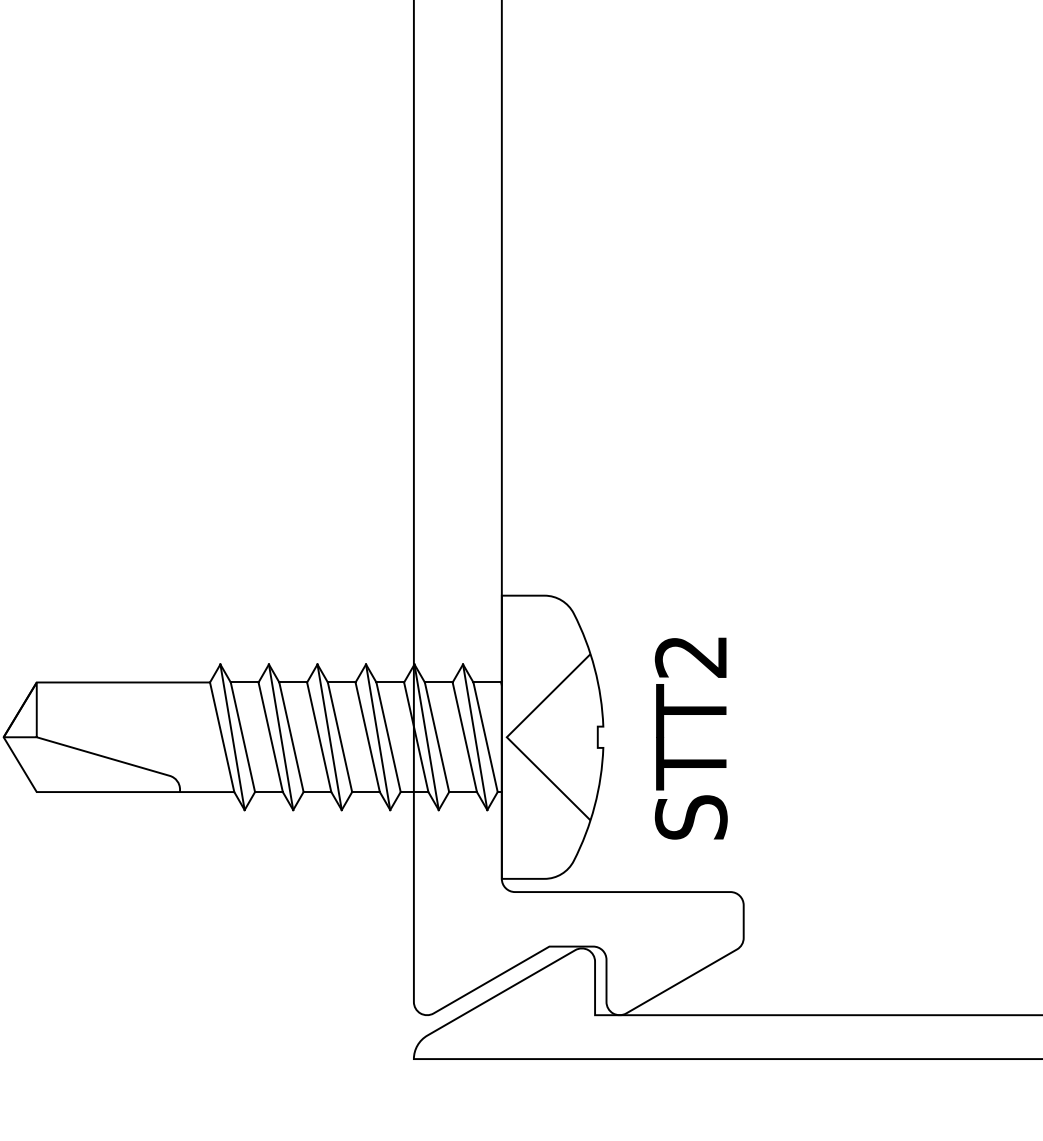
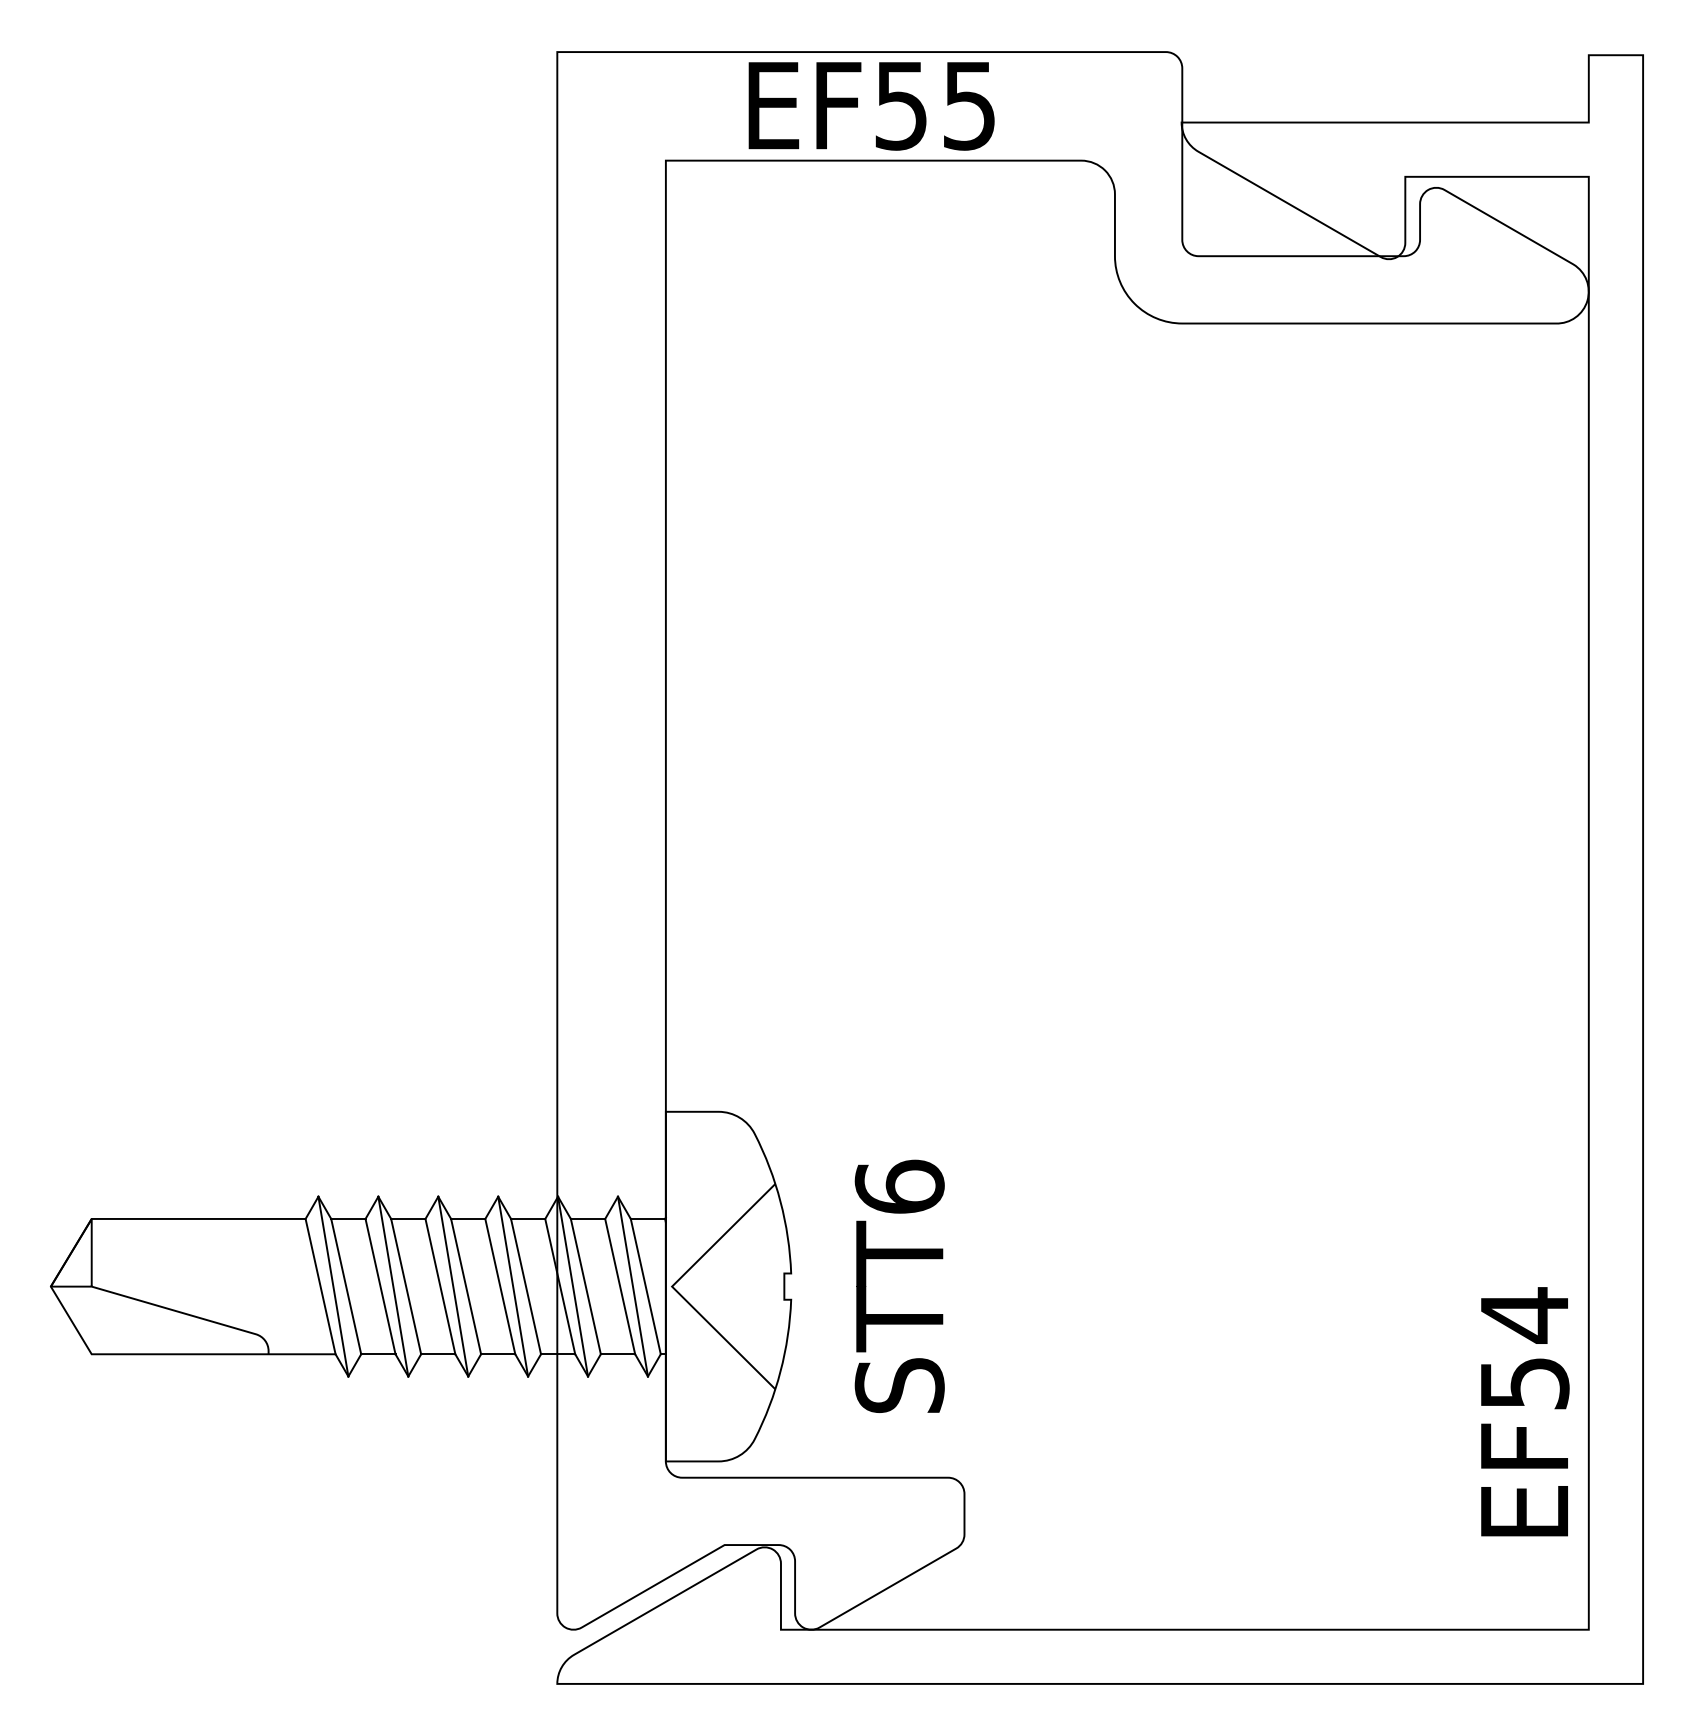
text: (691, 656) -> (899, 1186), STT2 -> STT6

